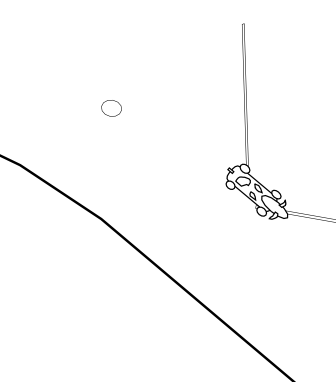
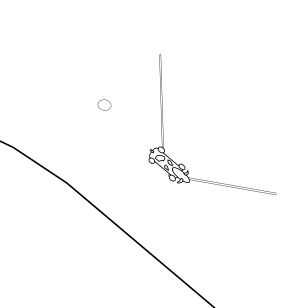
part: (111, 107) -> (104, 104), moved

